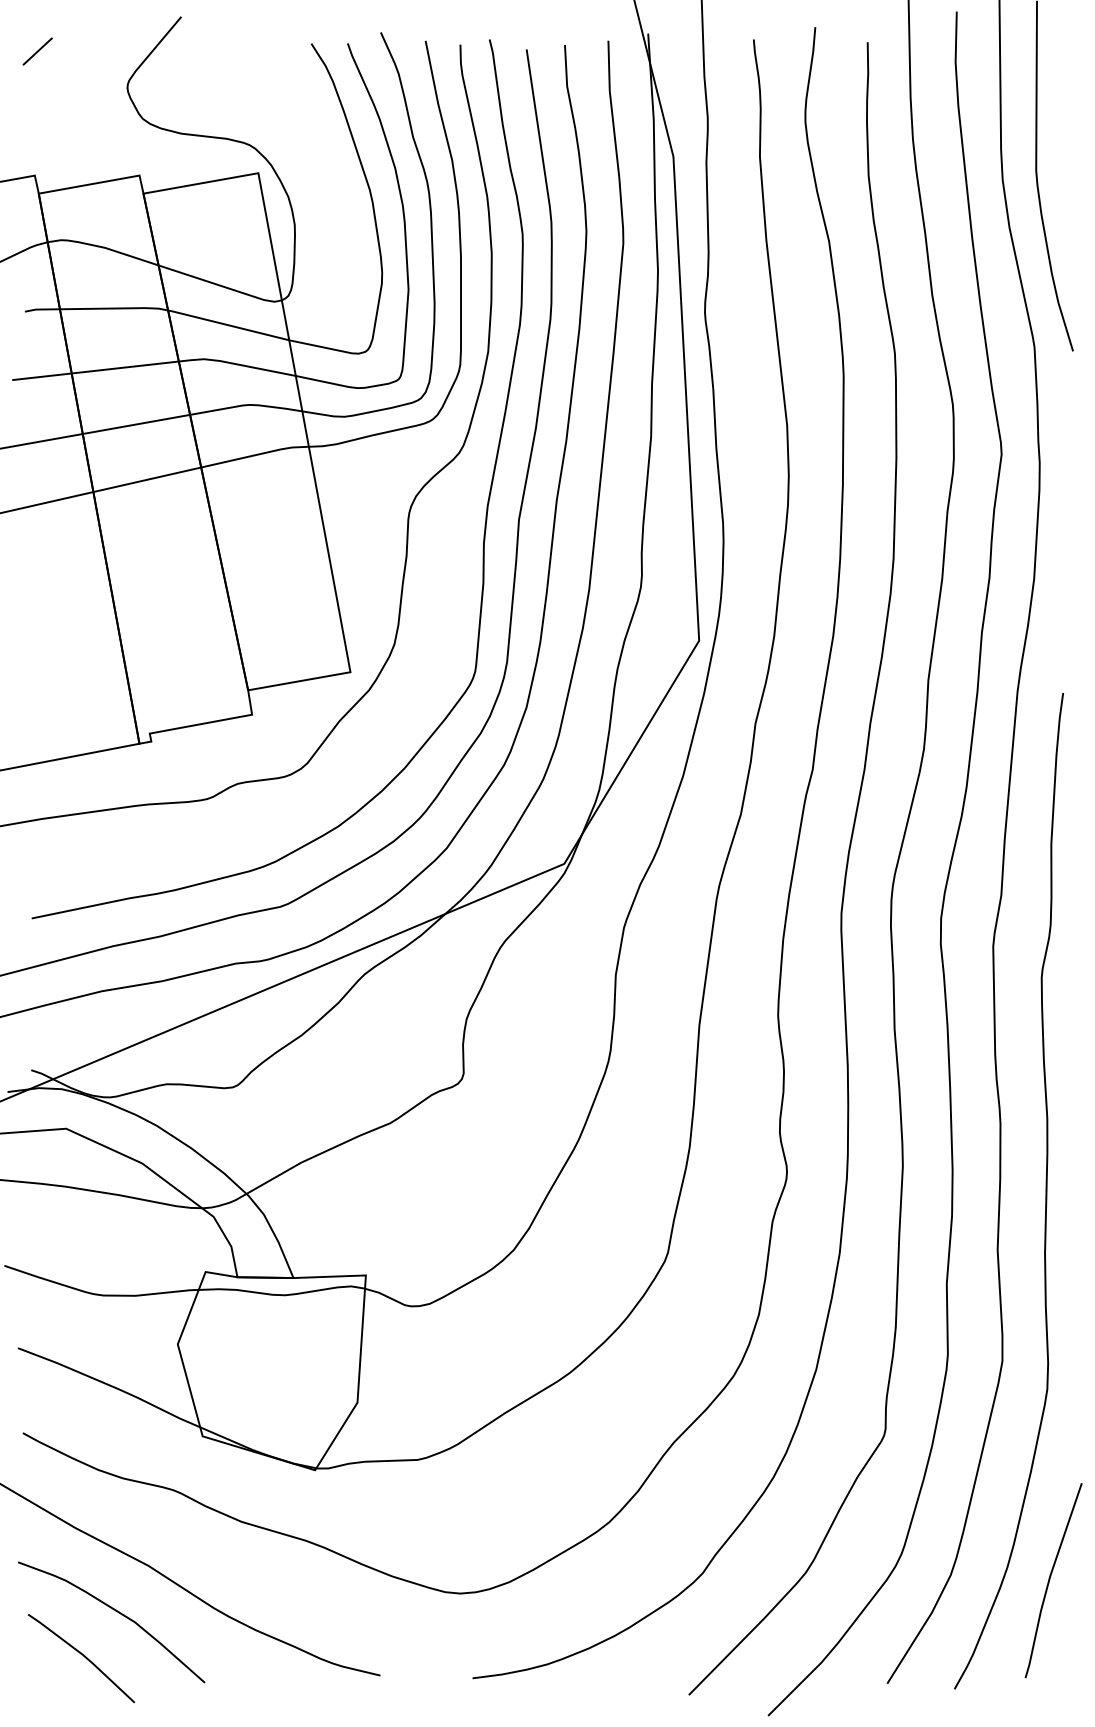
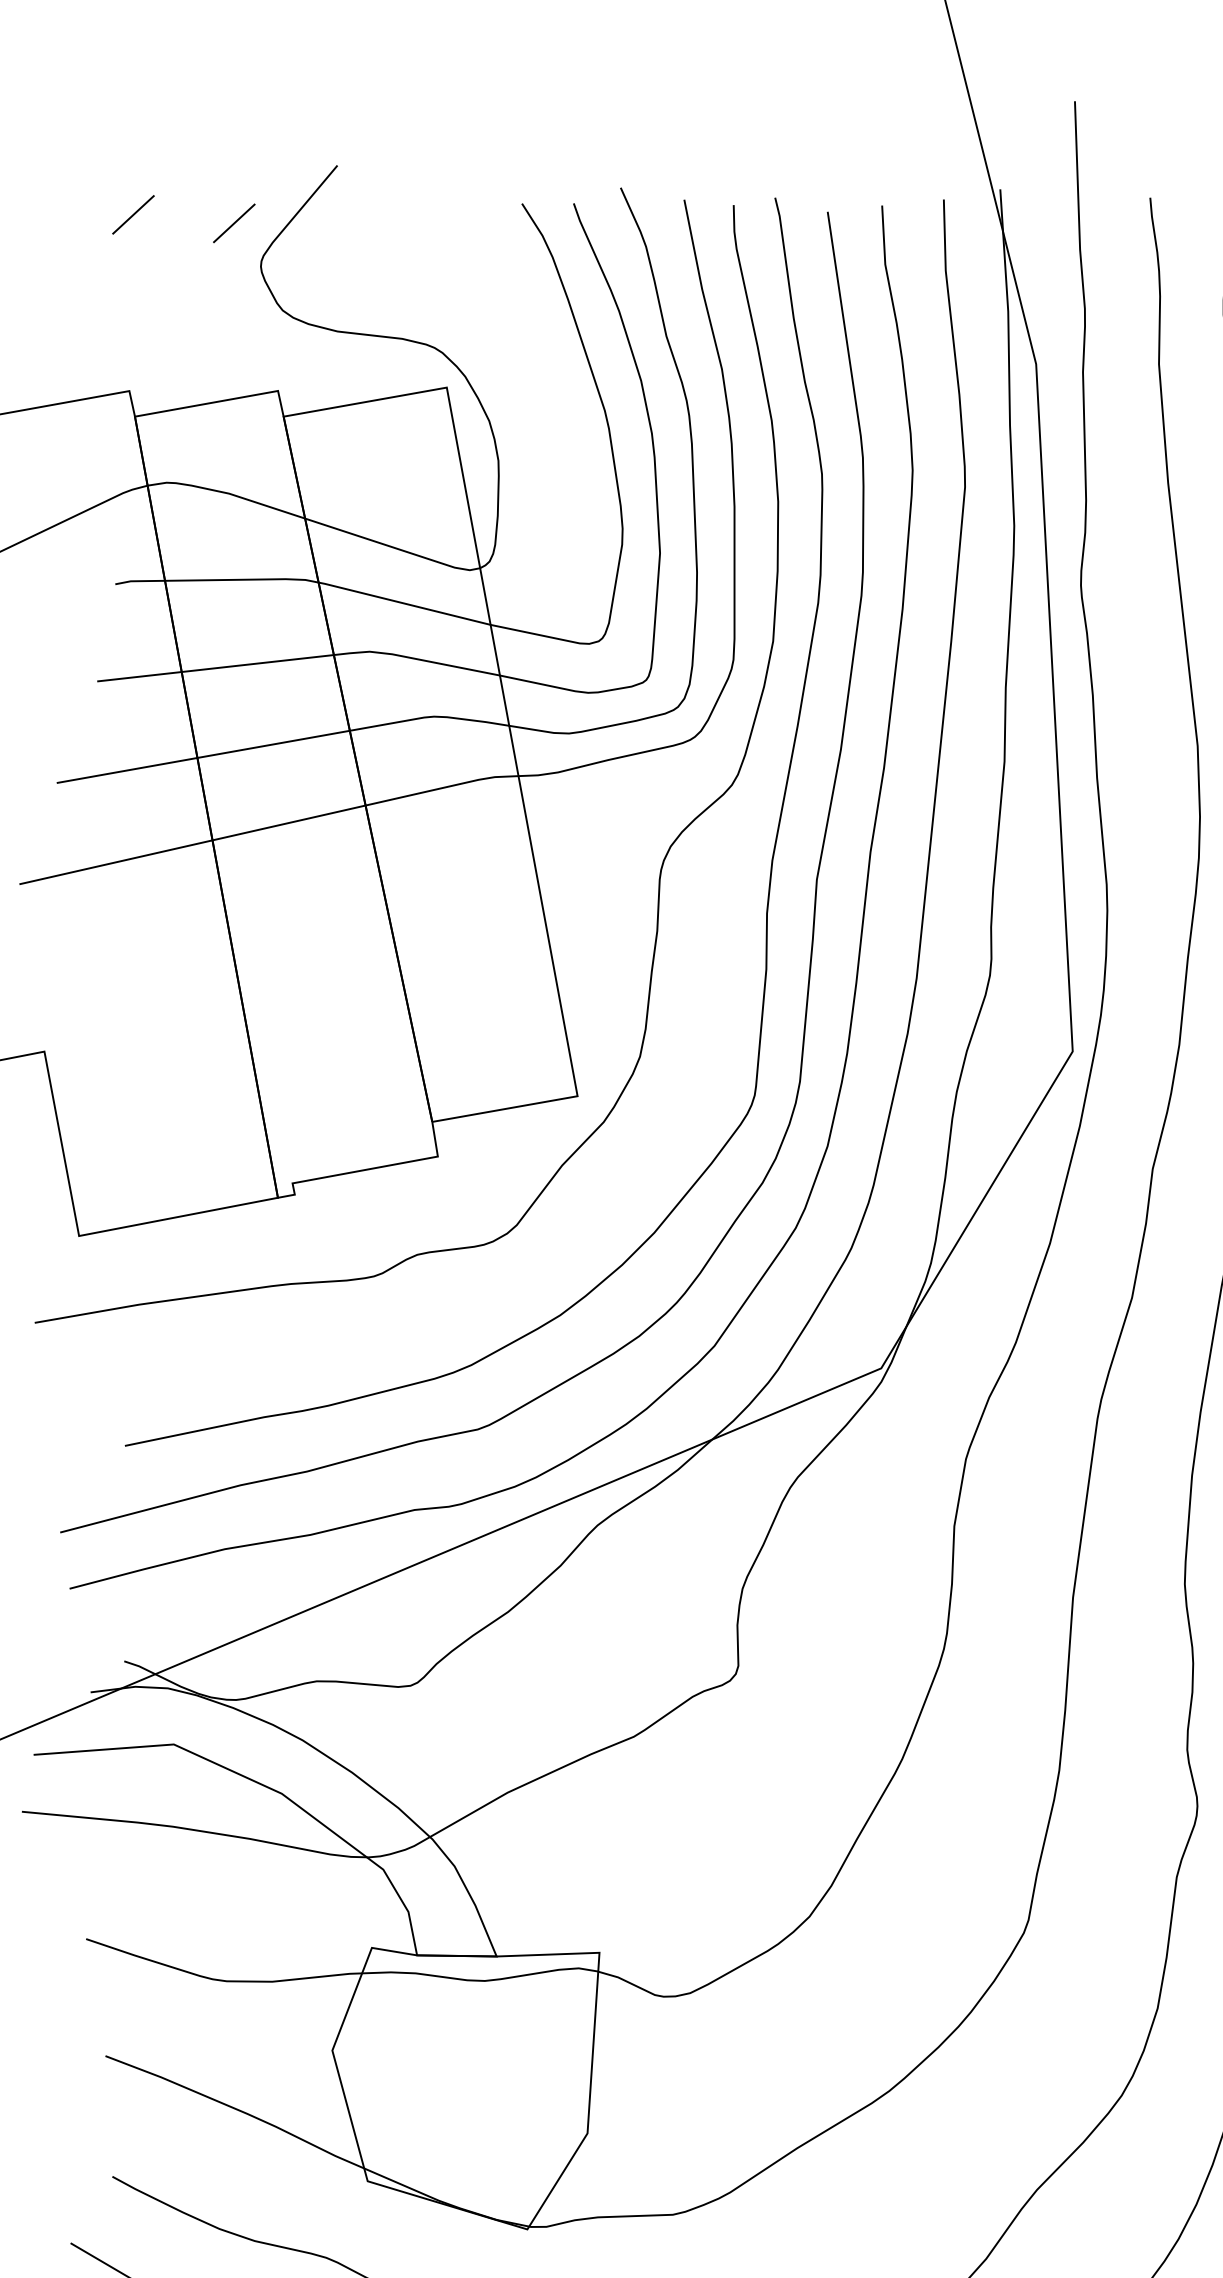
line: (108, 57) -> (233, 223), added

